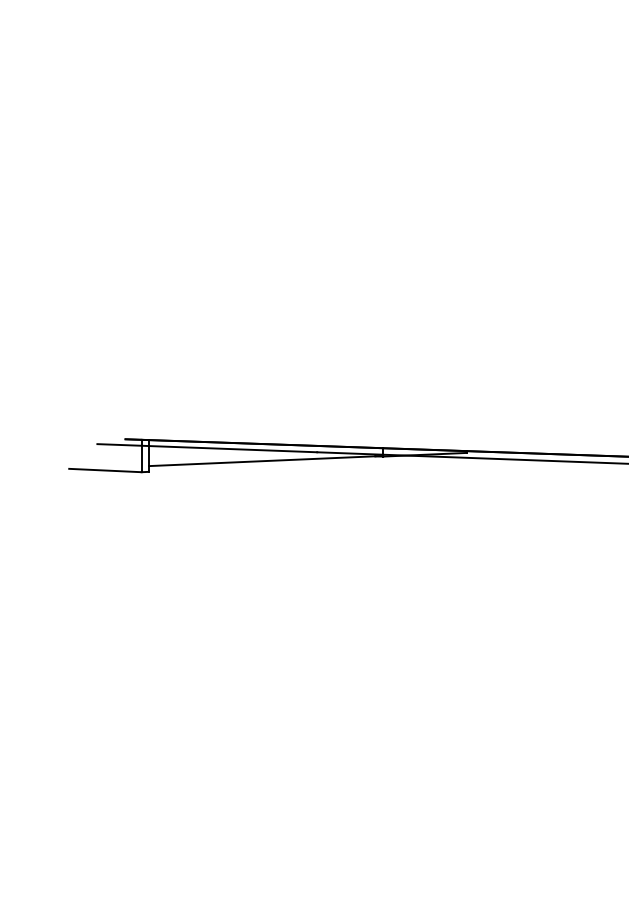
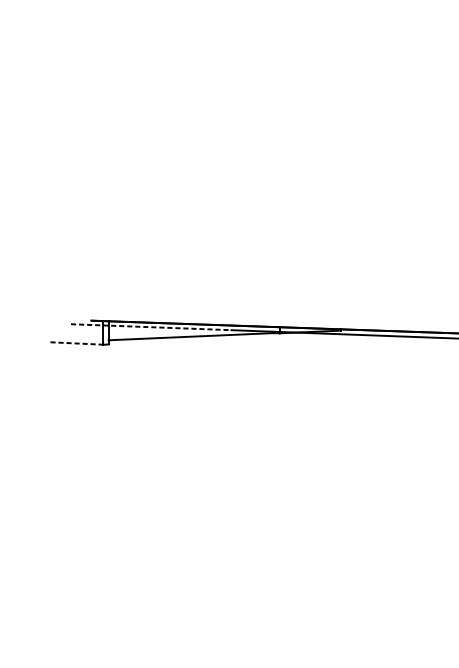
line: (207, 448) -> (151, 327), solid -> dashed
line: (105, 470) -> (76, 343), solid -> dashed

